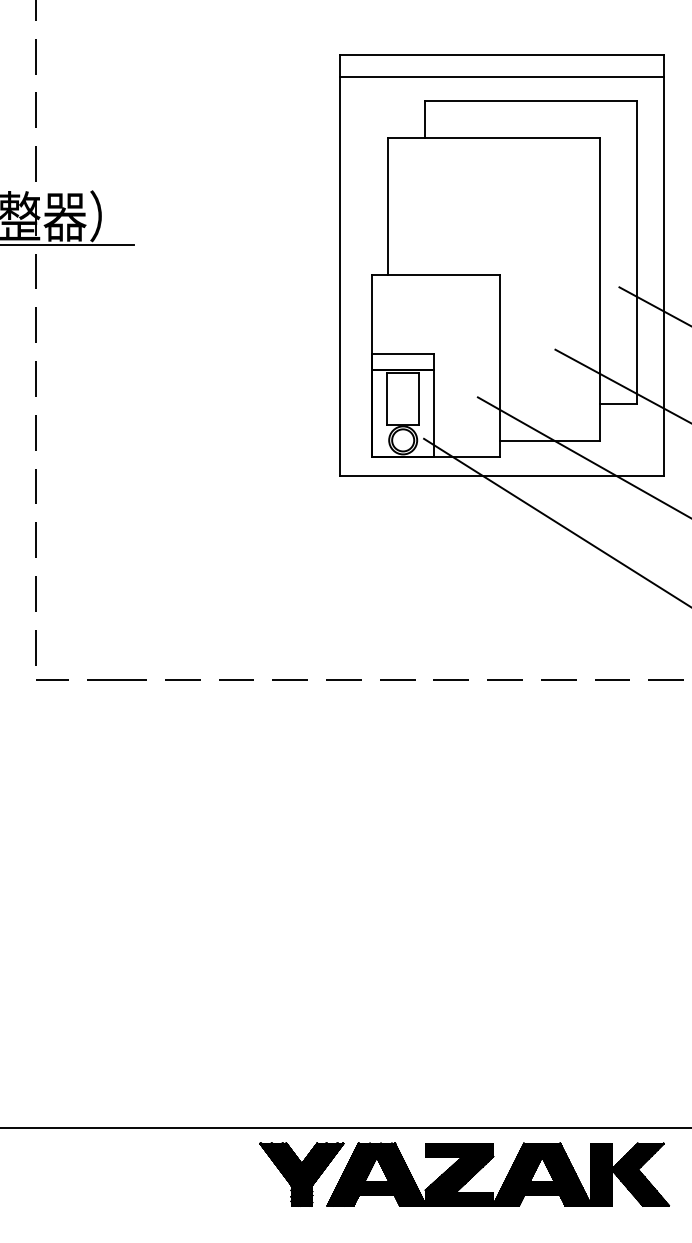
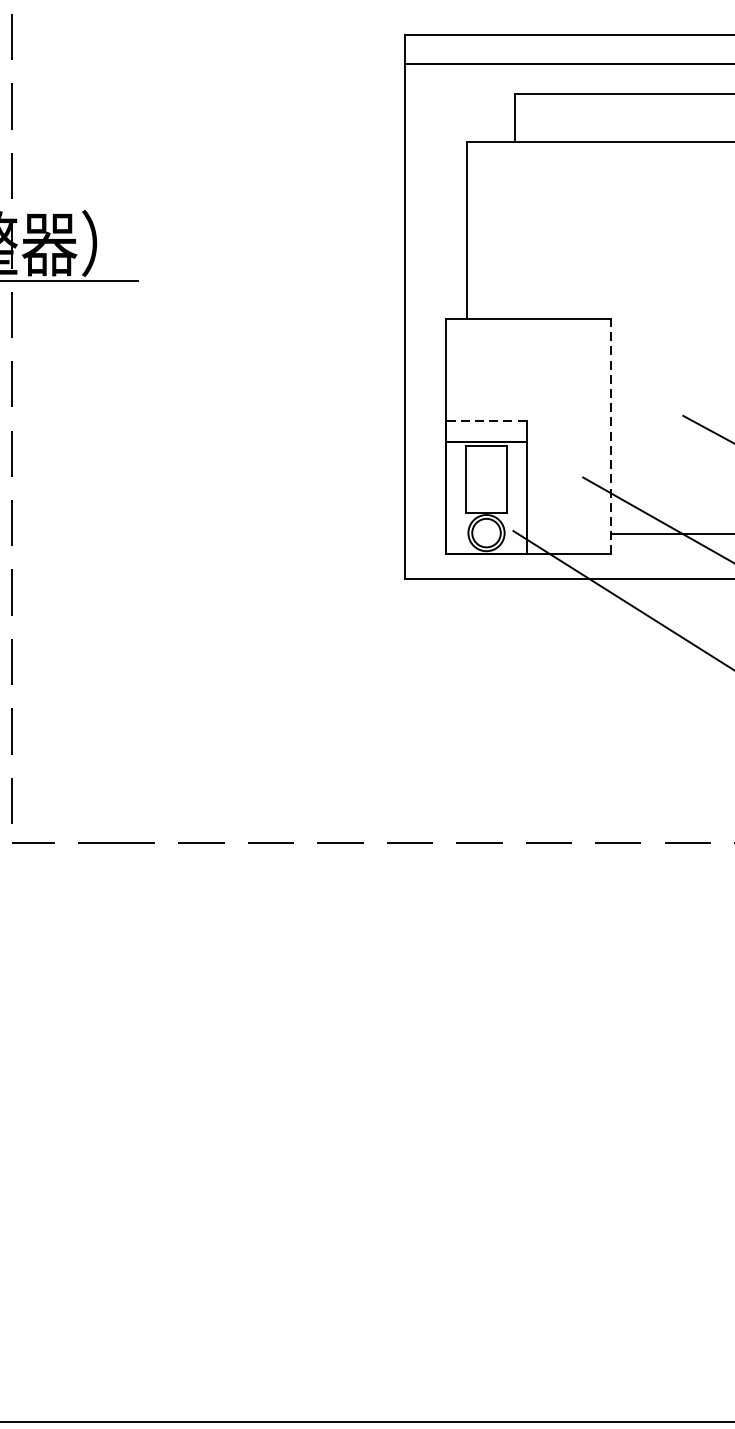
line: (403, 353) -> (486, 420), solid -> dashed
line: (499, 365) -> (611, 436), solid -> dashed

